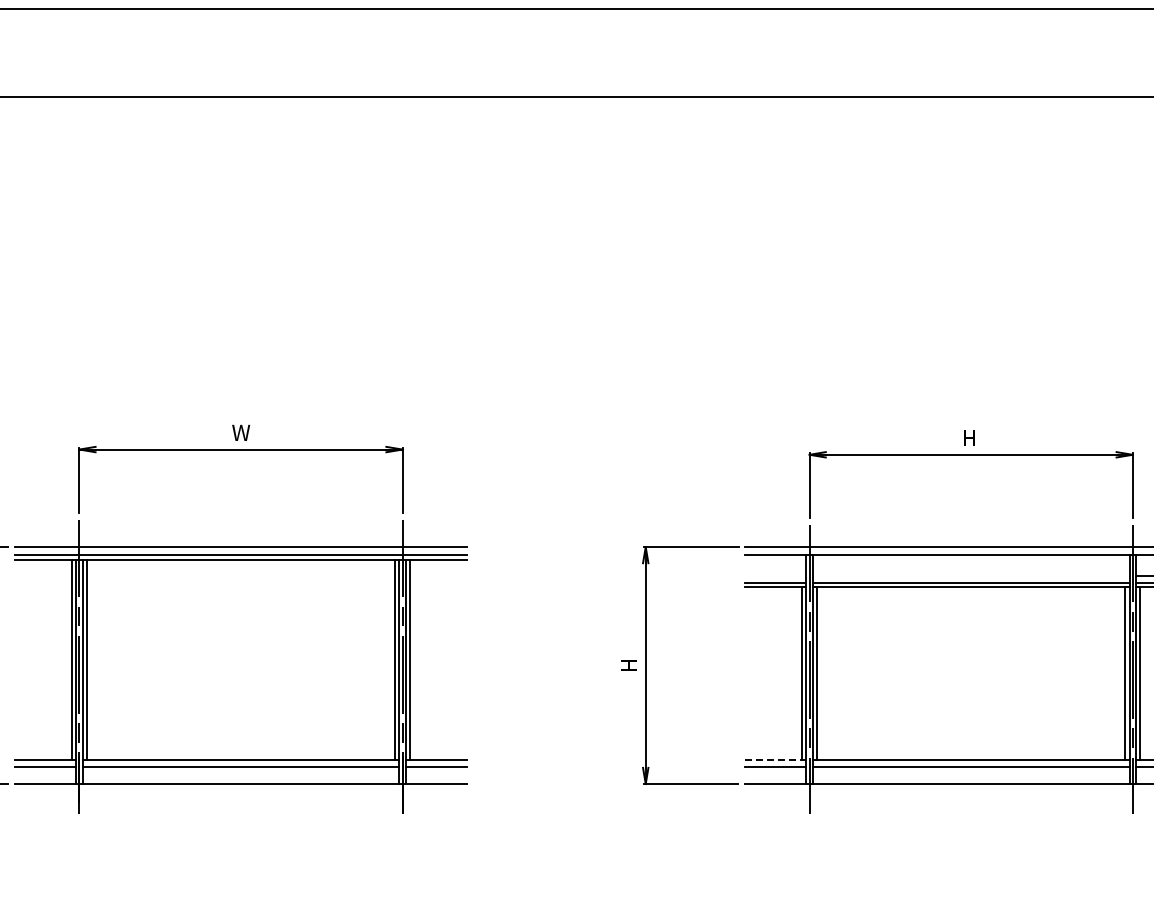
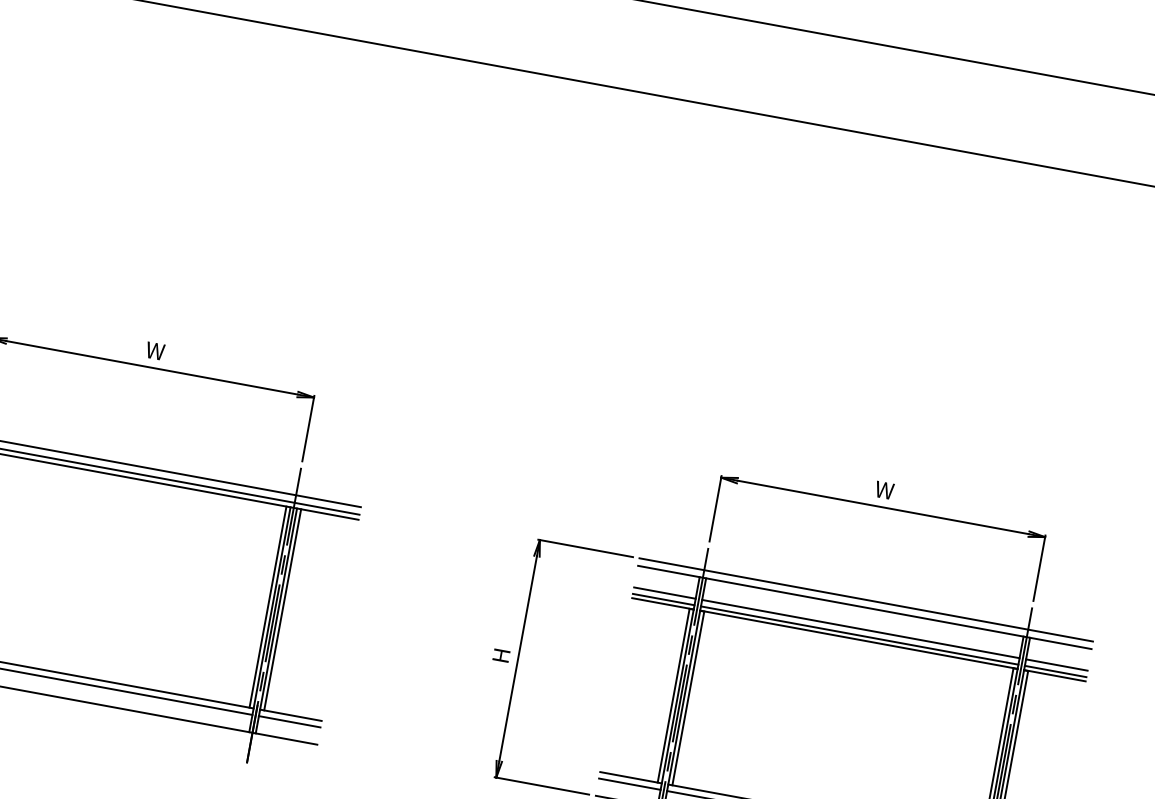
text: (969, 438) -> (884, 490), H -> W
line: (775, 576) -> (664, 593), added
line: (970, 576) -> (860, 629), added
line: (775, 760) -> (630, 777), dashed -> solid

